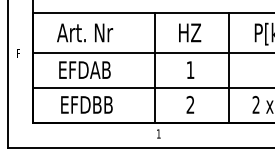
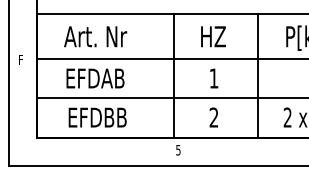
text: (158, 134) -> (178, 150), 1 -> 5

